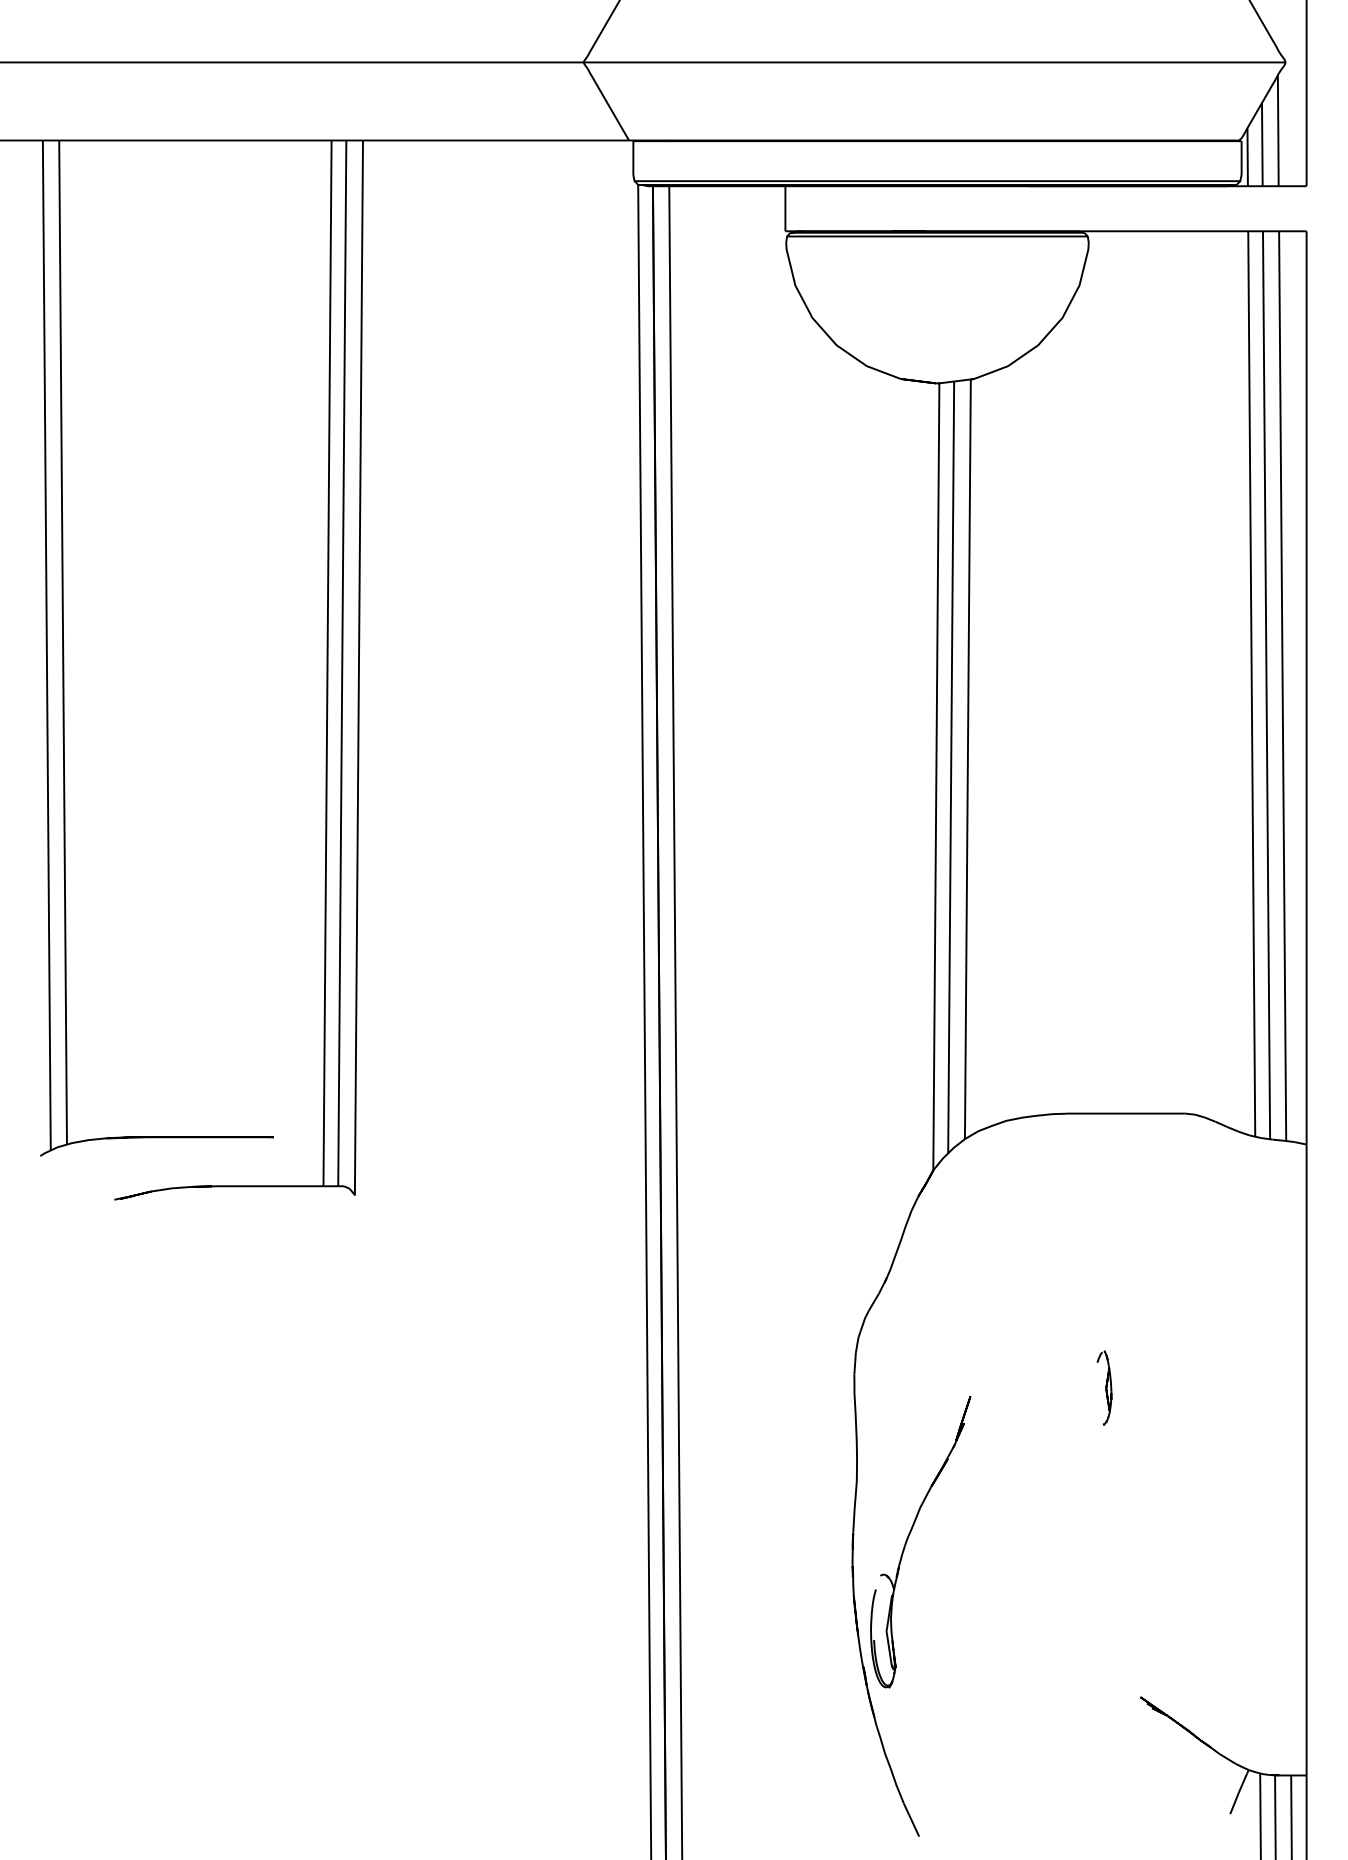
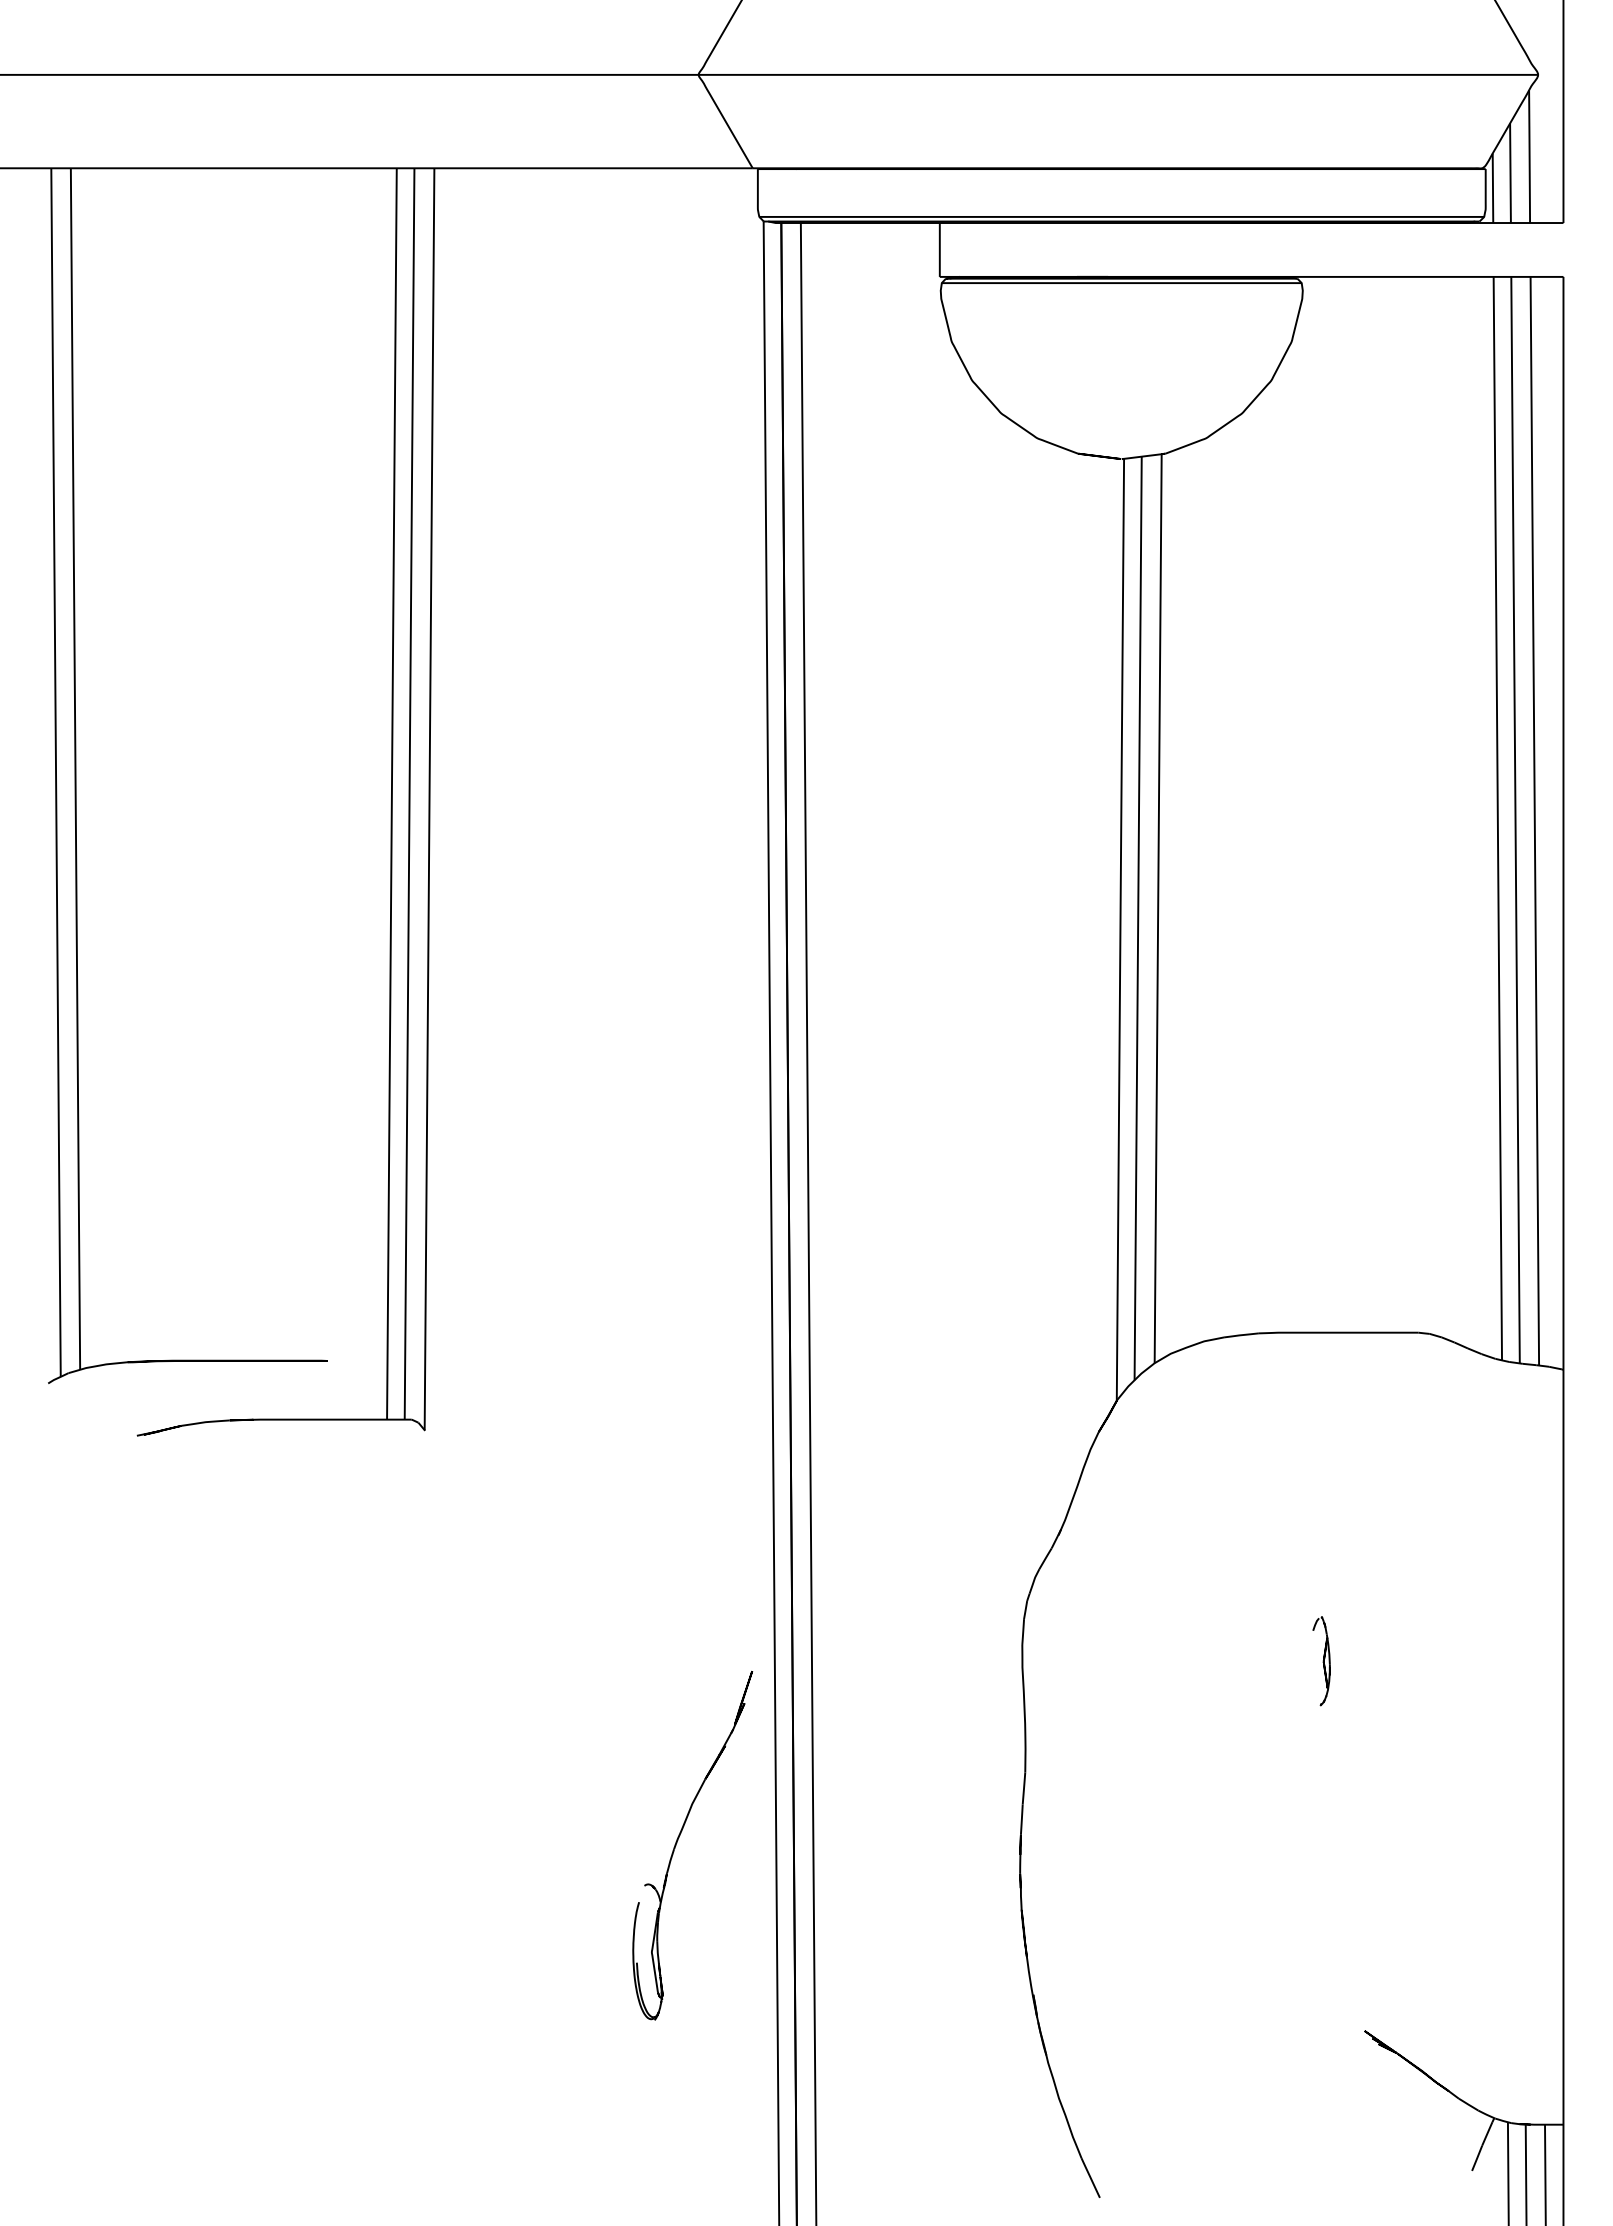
part: (908, 1537) -> (678, 1840), moved

